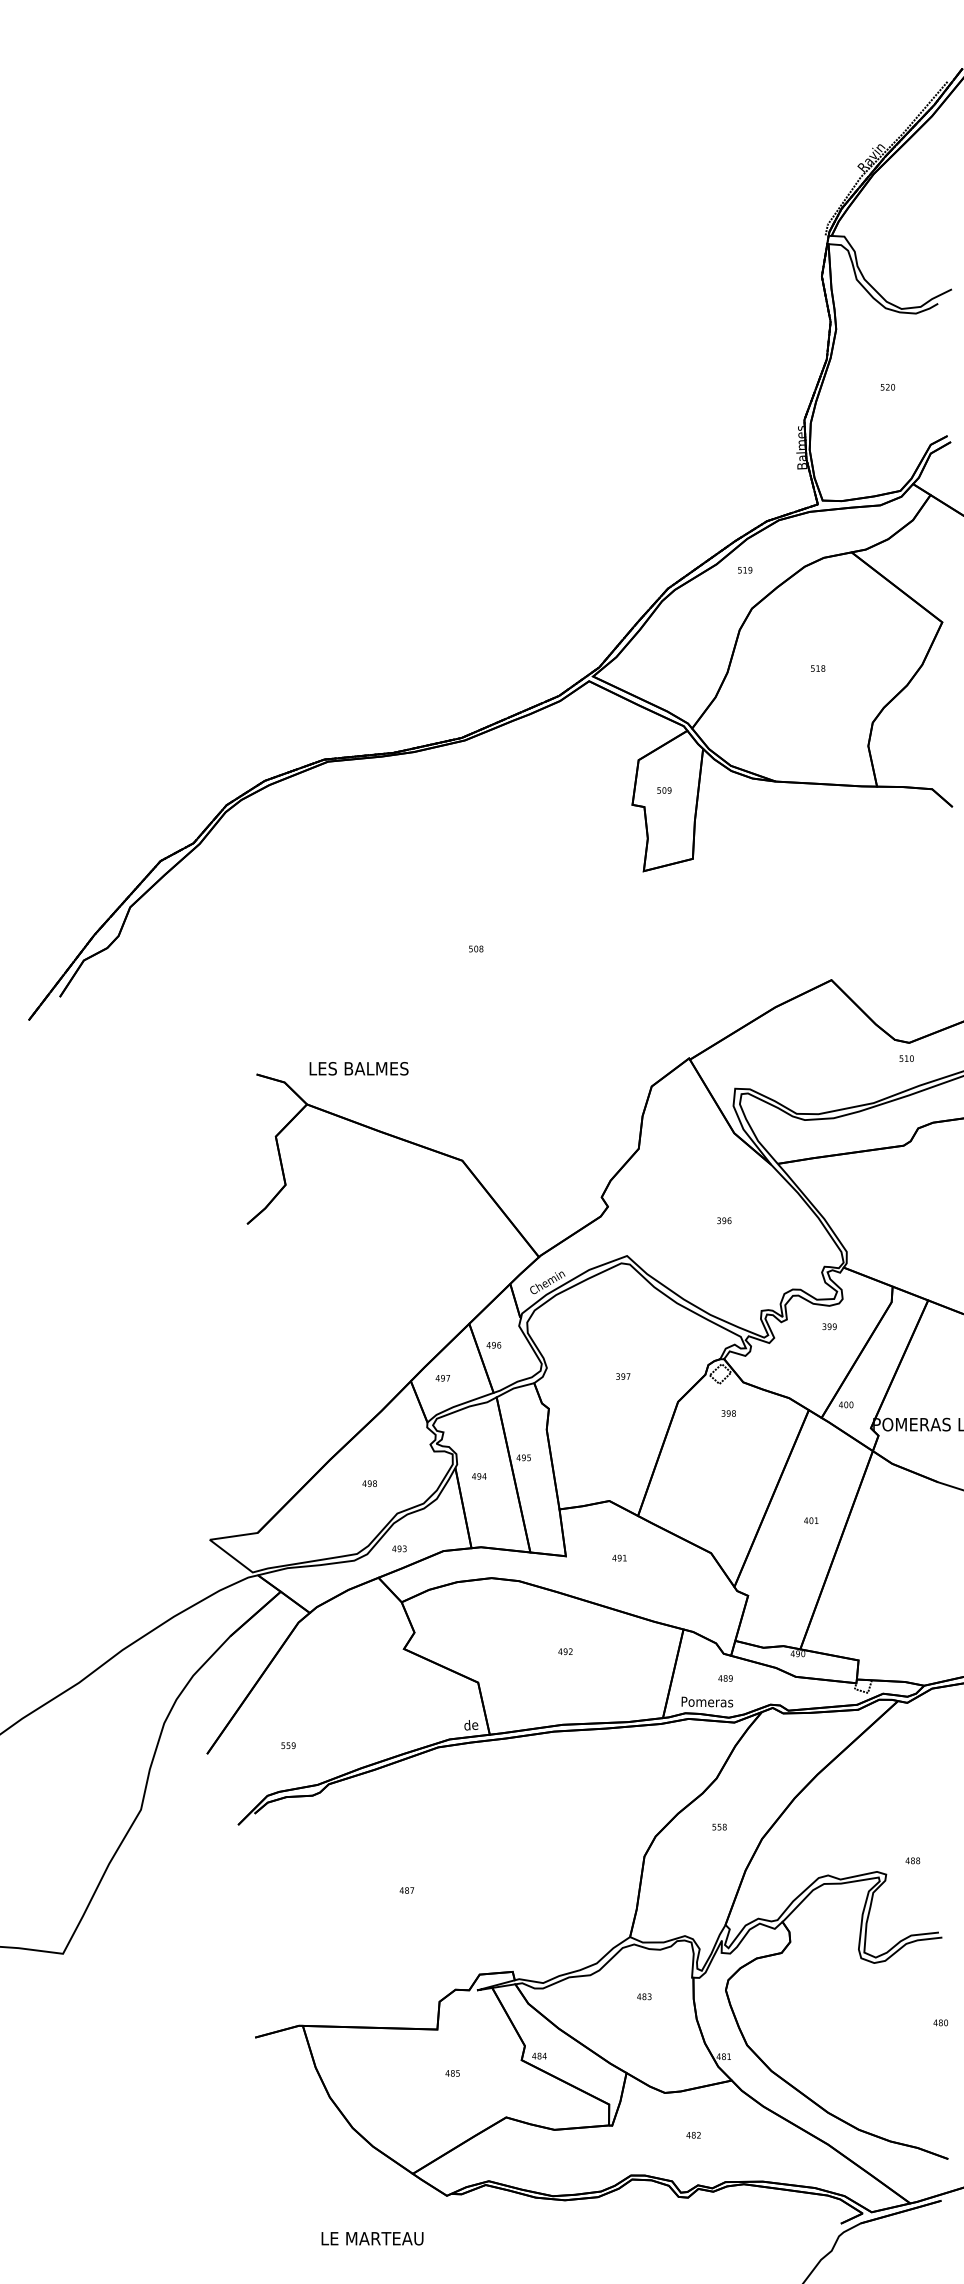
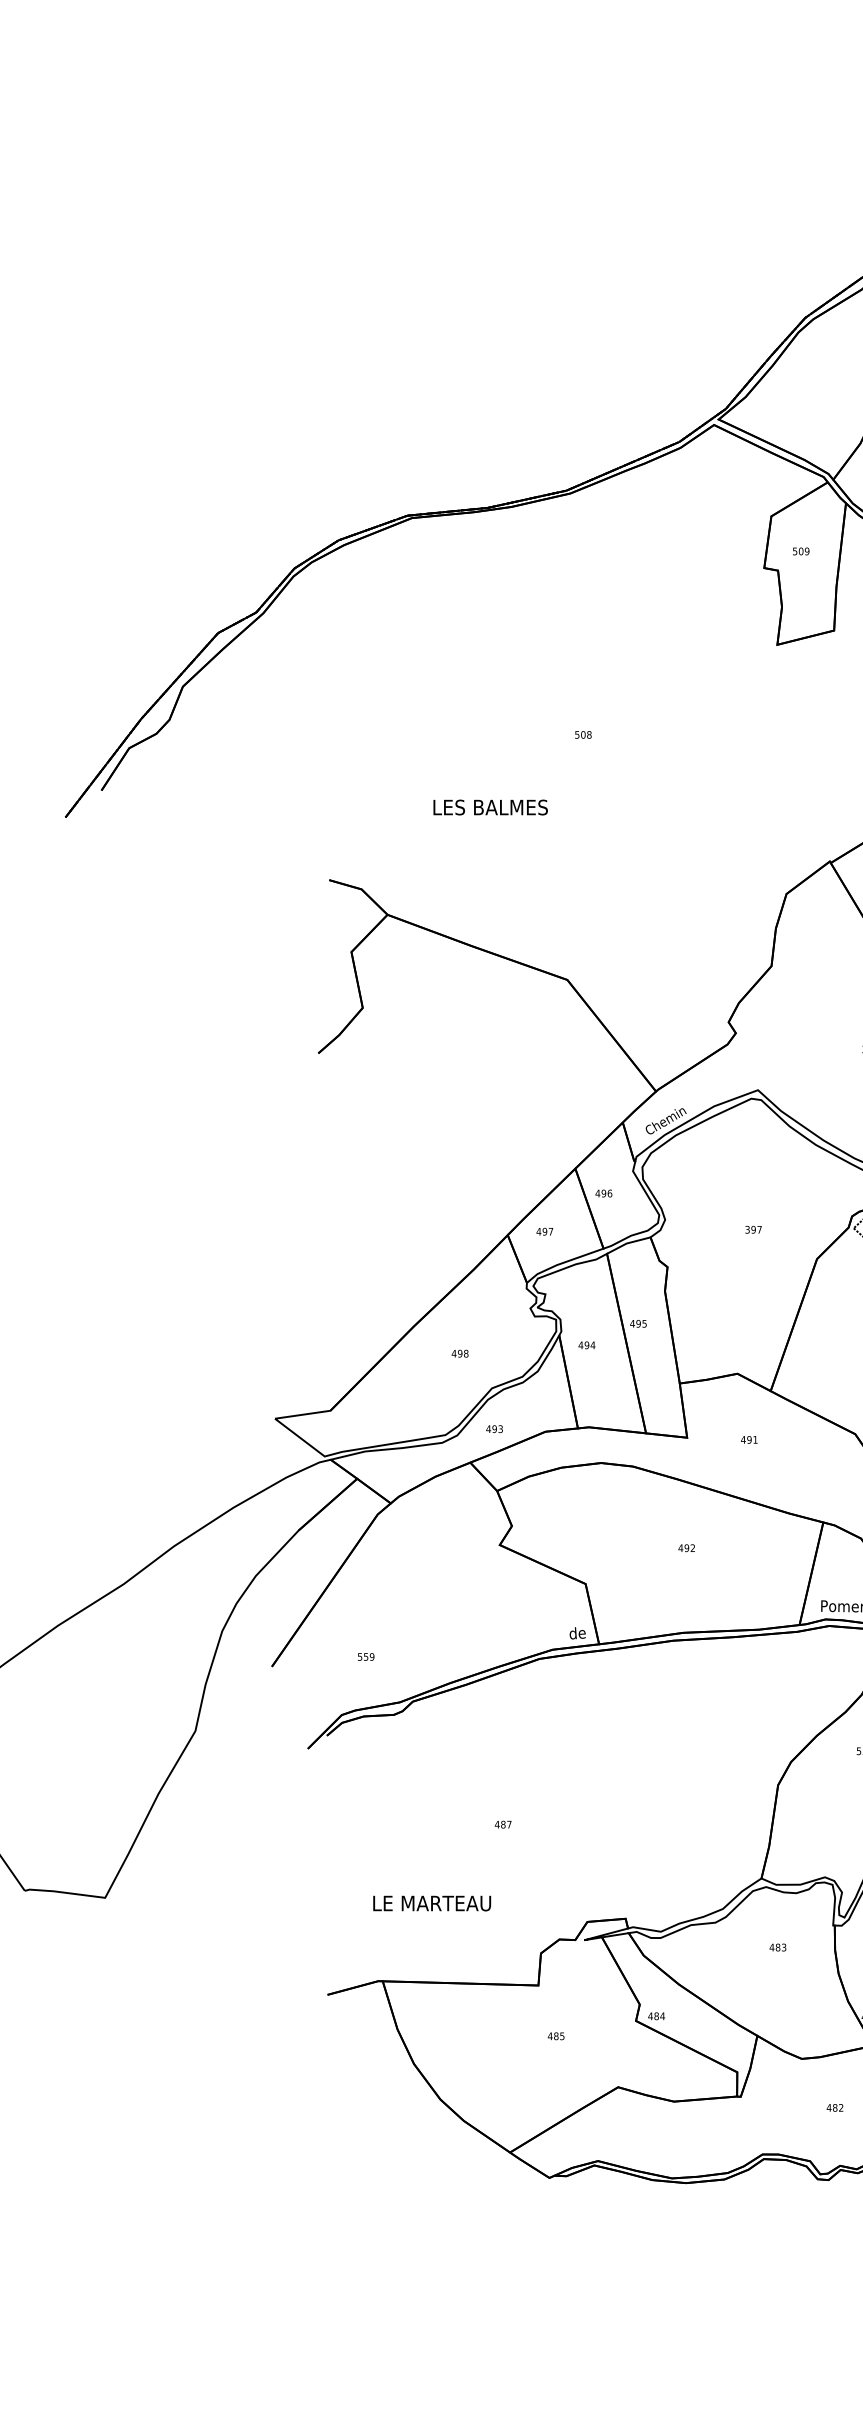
text: (358, 1068) -> (489, 807), moved
text: (372, 2238) -> (432, 1903), moved

